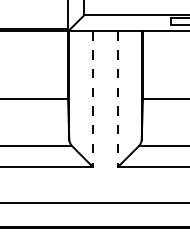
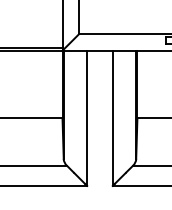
line: (92, 99) -> (86, 118), dashed -> solid
line: (118, 99) -> (112, 118), dashed -> solid

